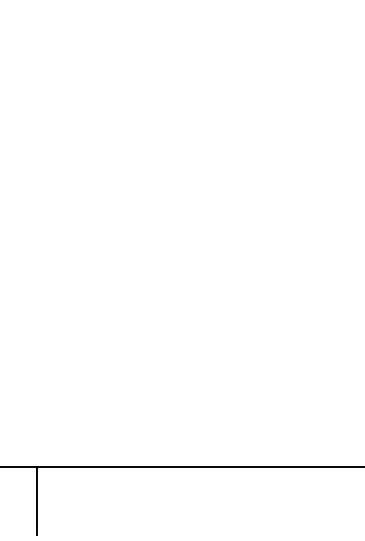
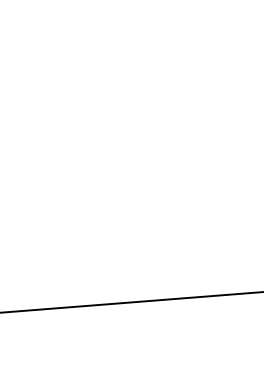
line: (37, 500) -> (41, 337), removed

